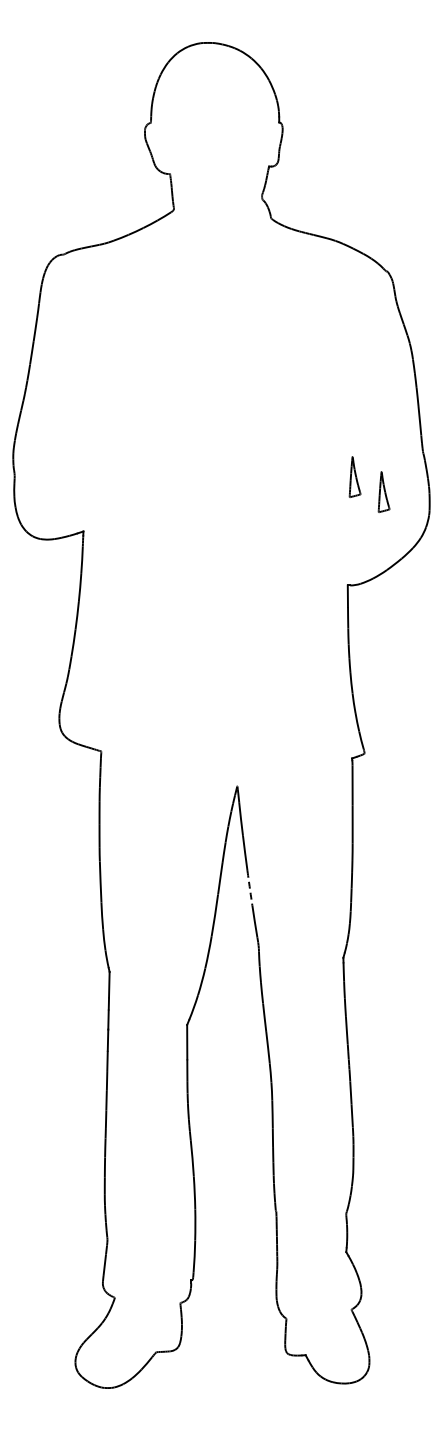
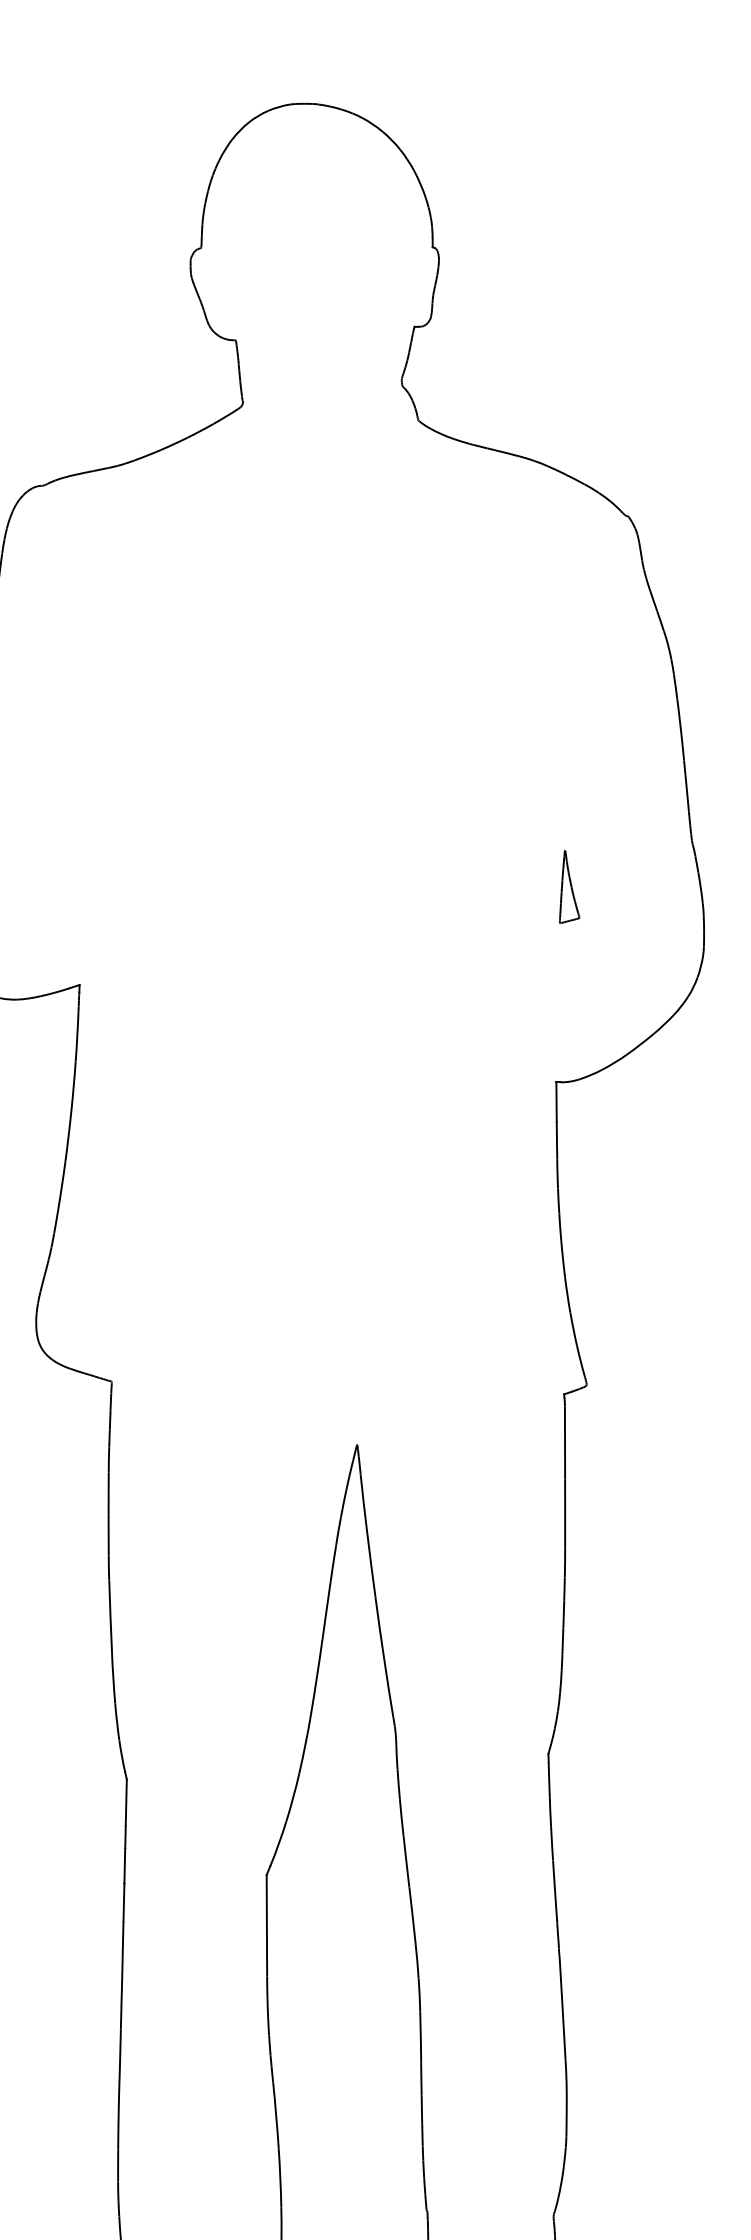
part: (383, 491) -> (620, 912), removed
arc: (249, 888) -> (379, 1628), dashed -> solid

